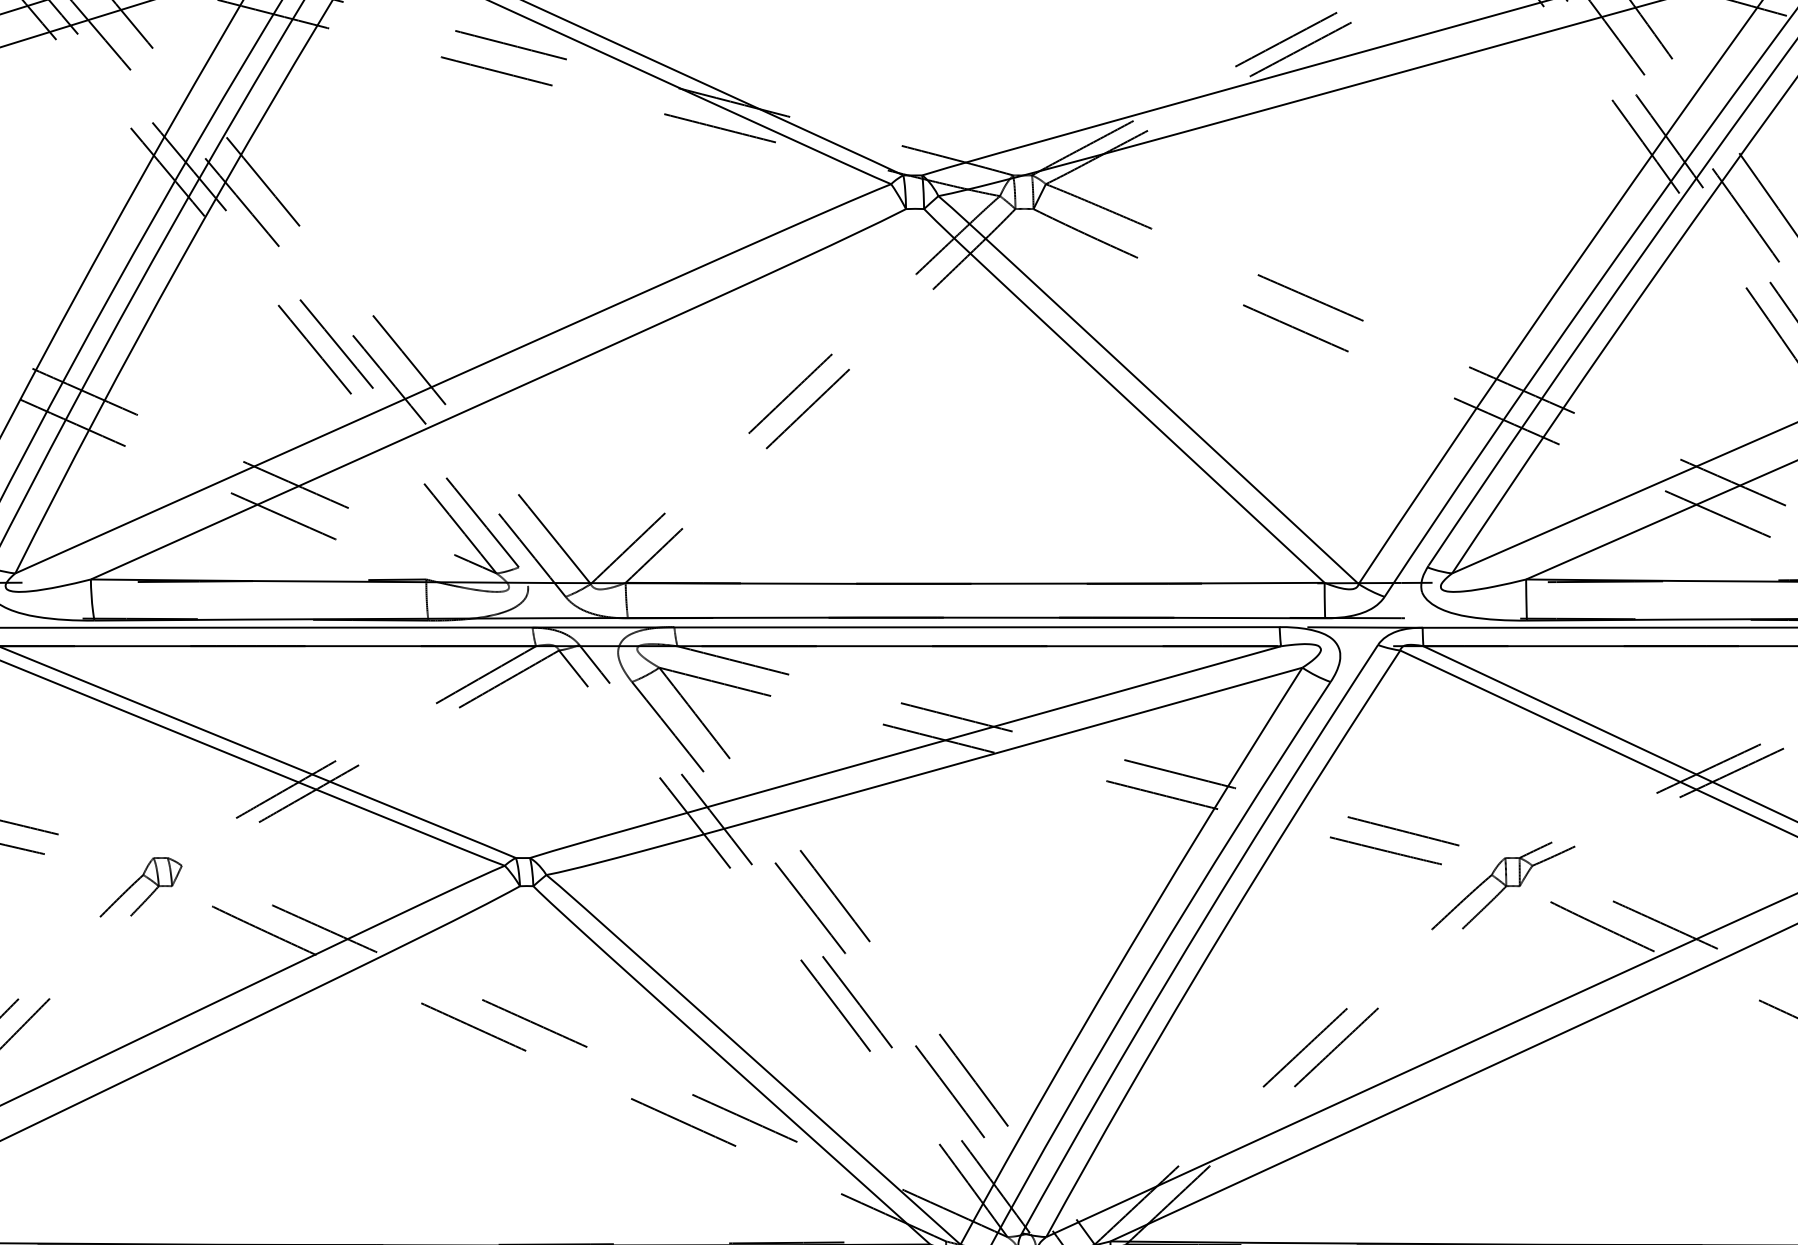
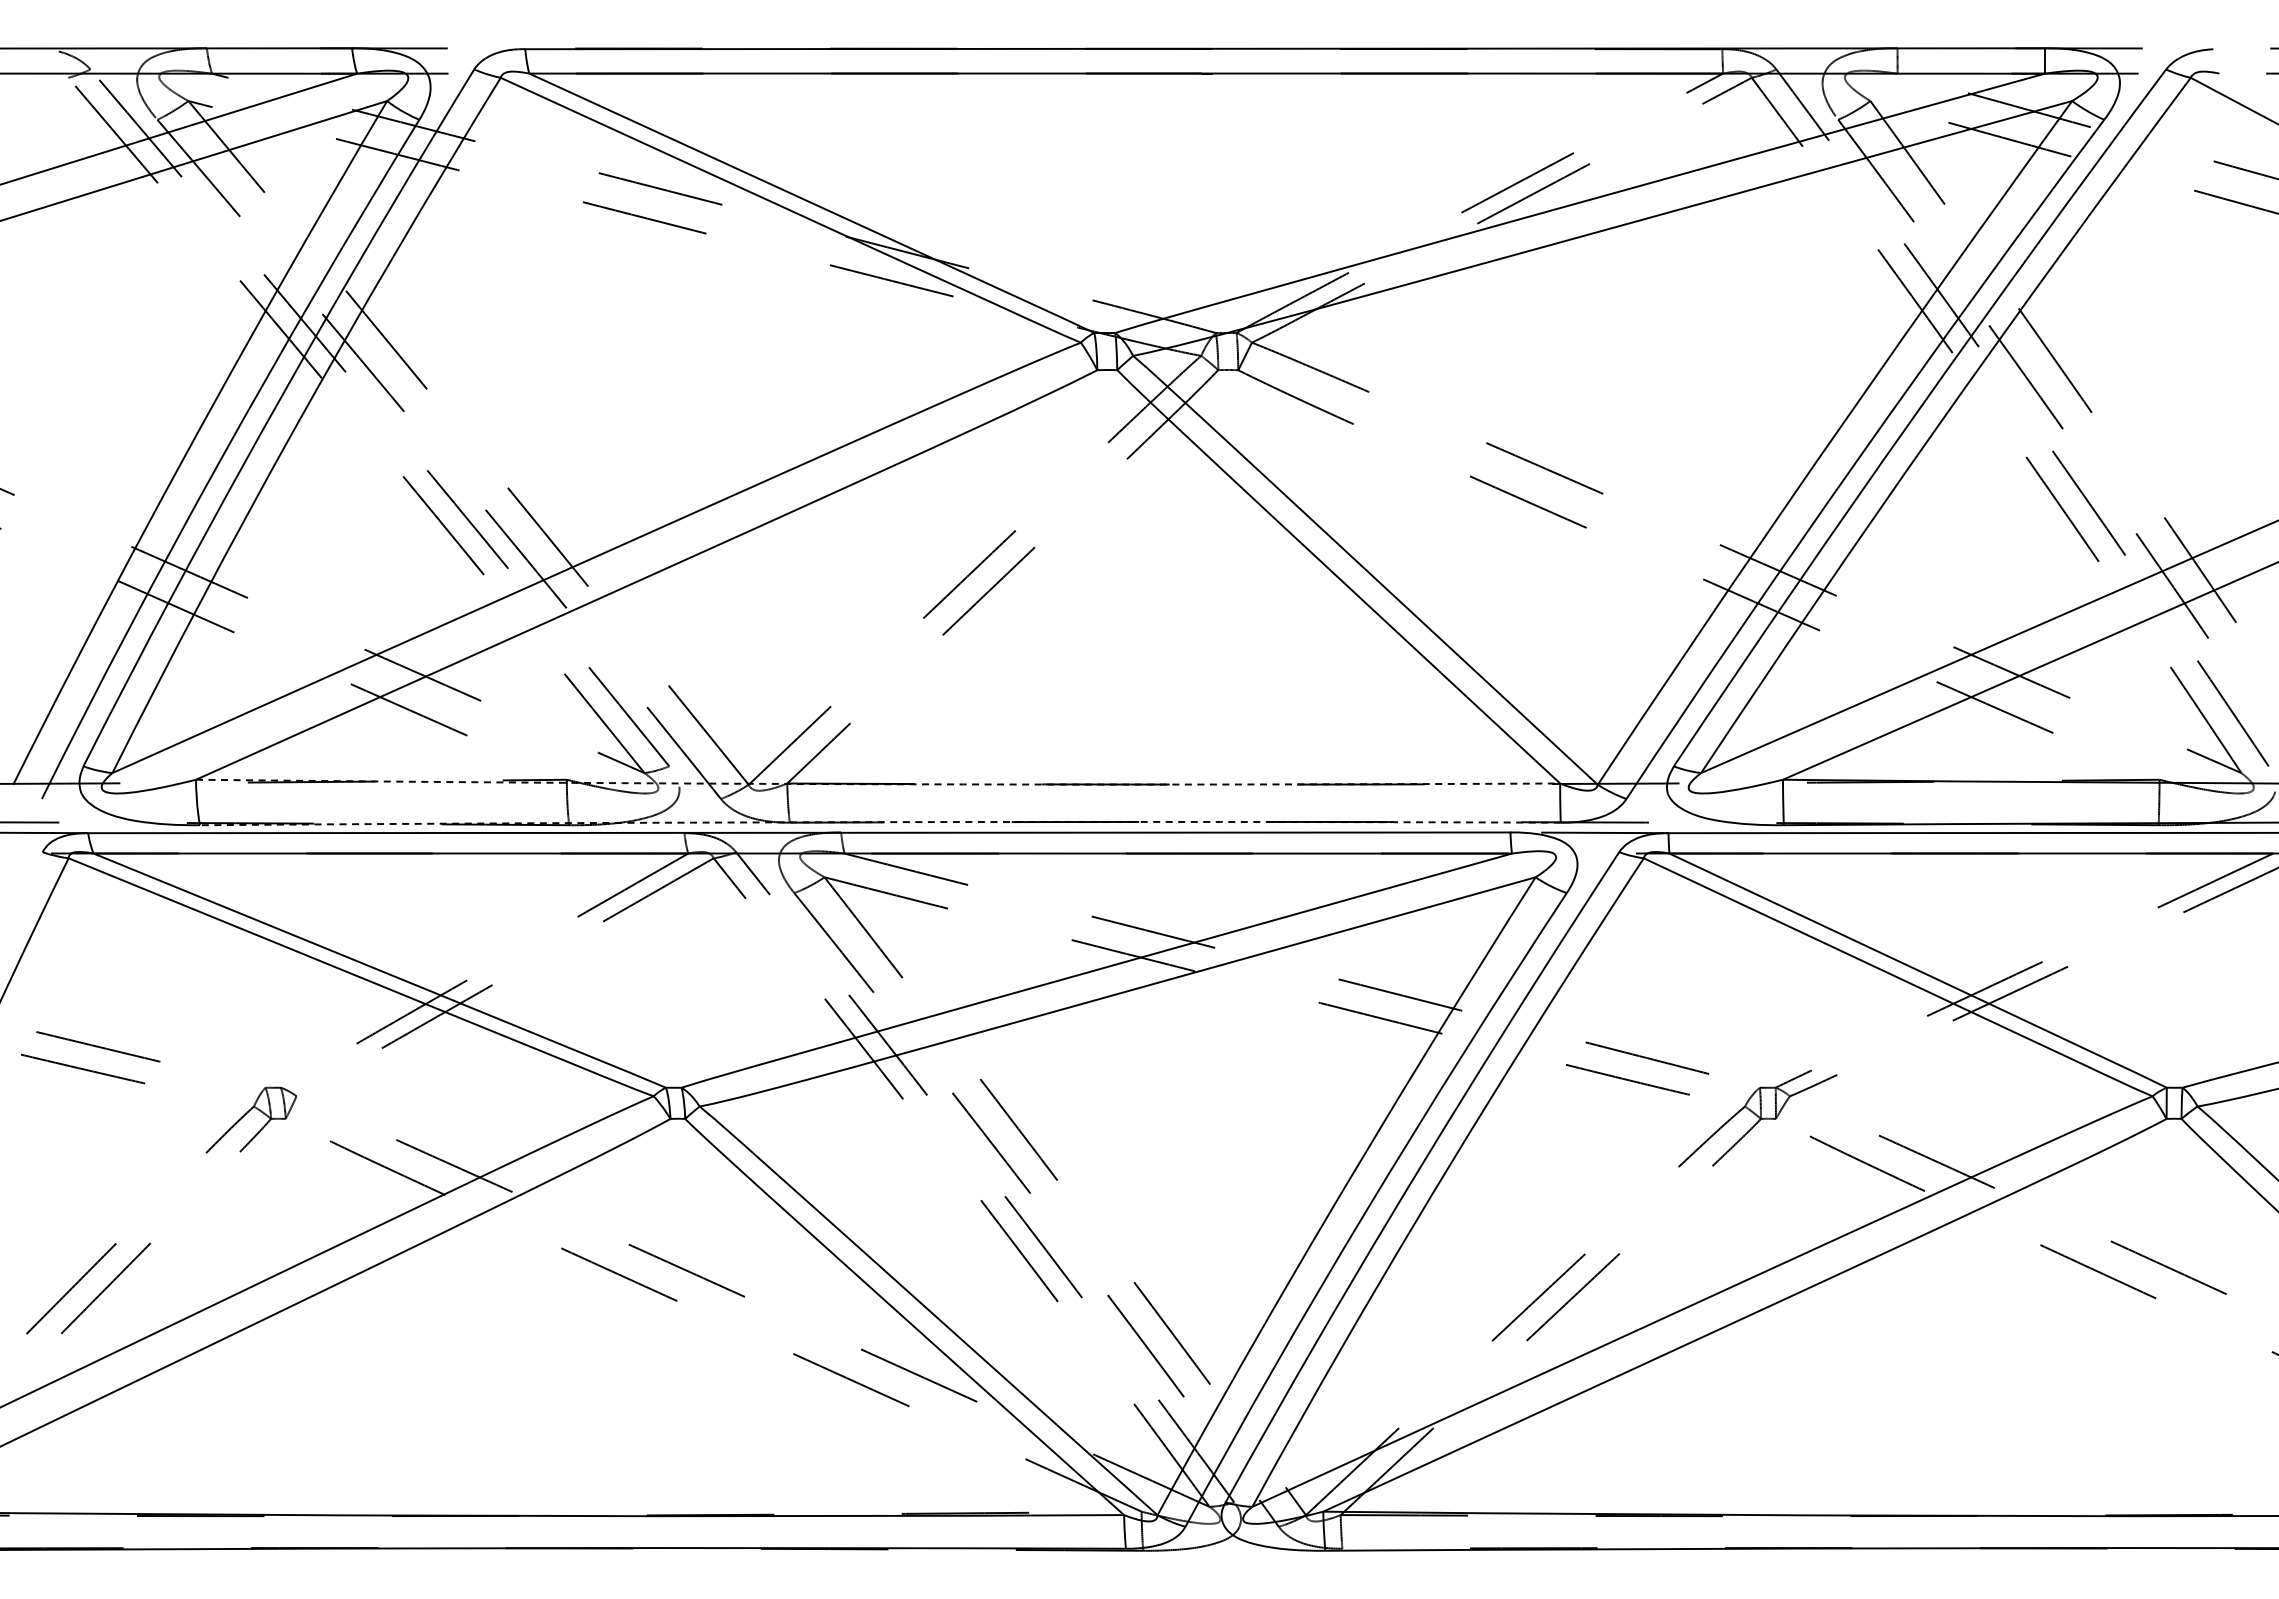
arc: (708, 583) -> (878, 784), solid -> dashed
arc: (709, 618) -> (880, 822), solid -> dashed

